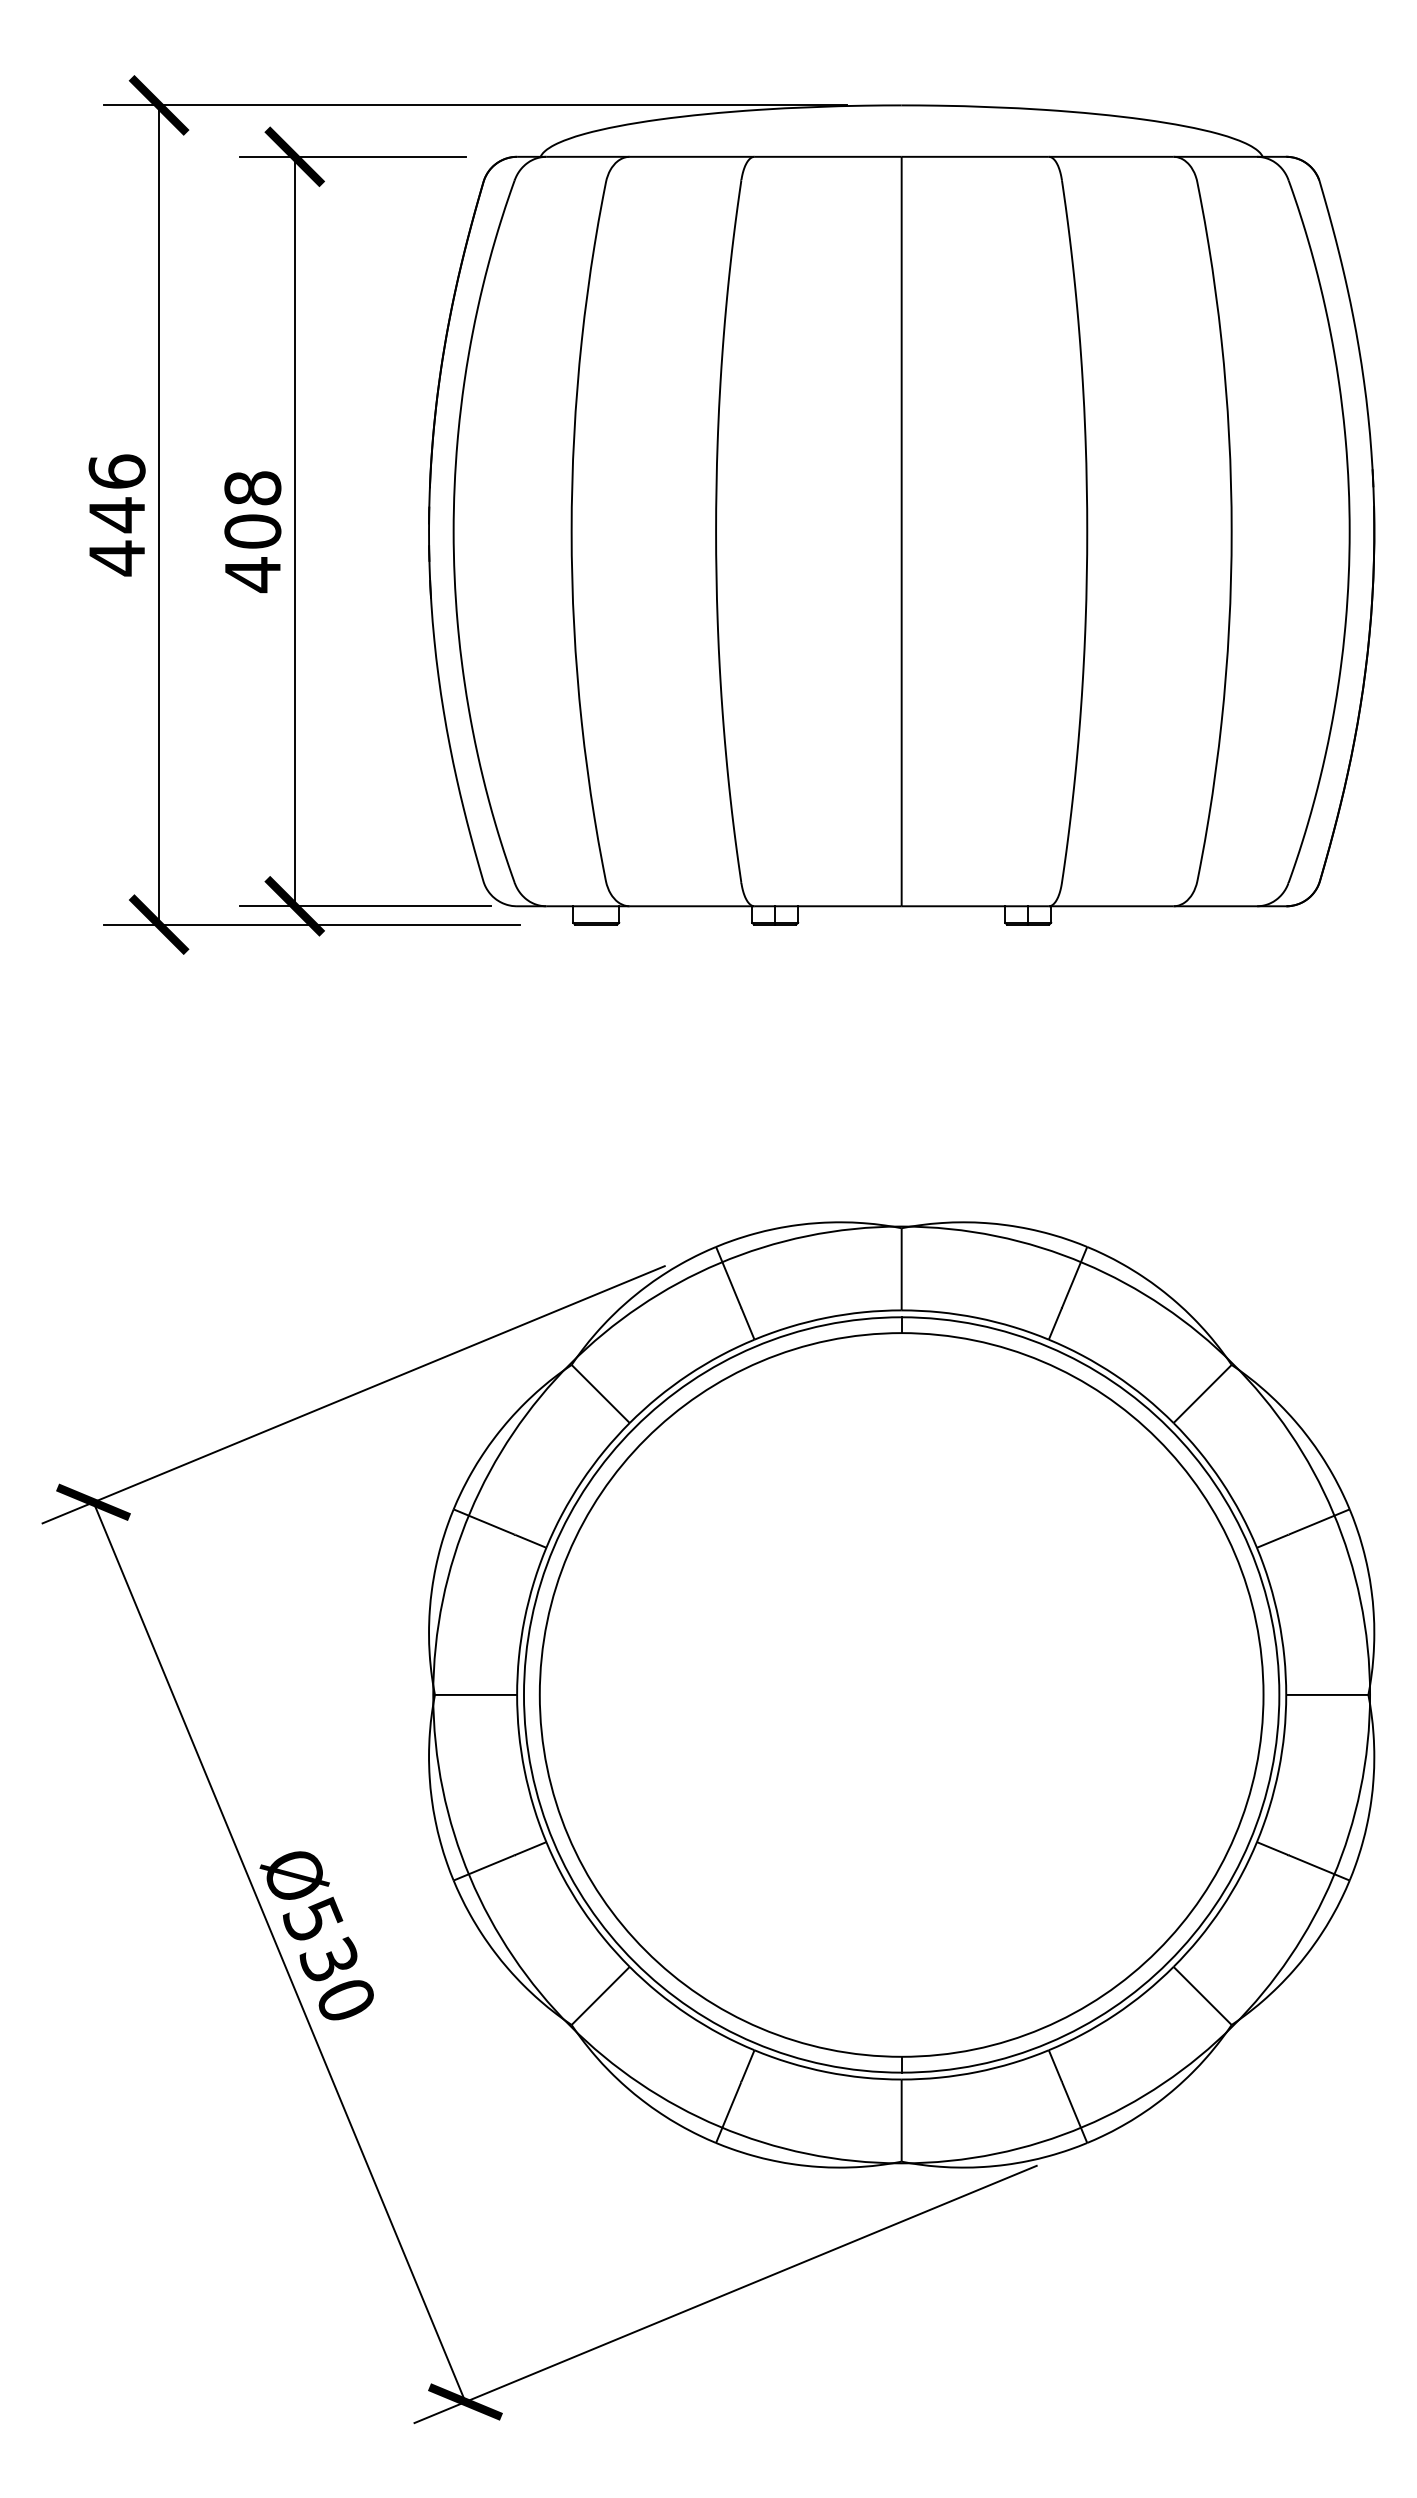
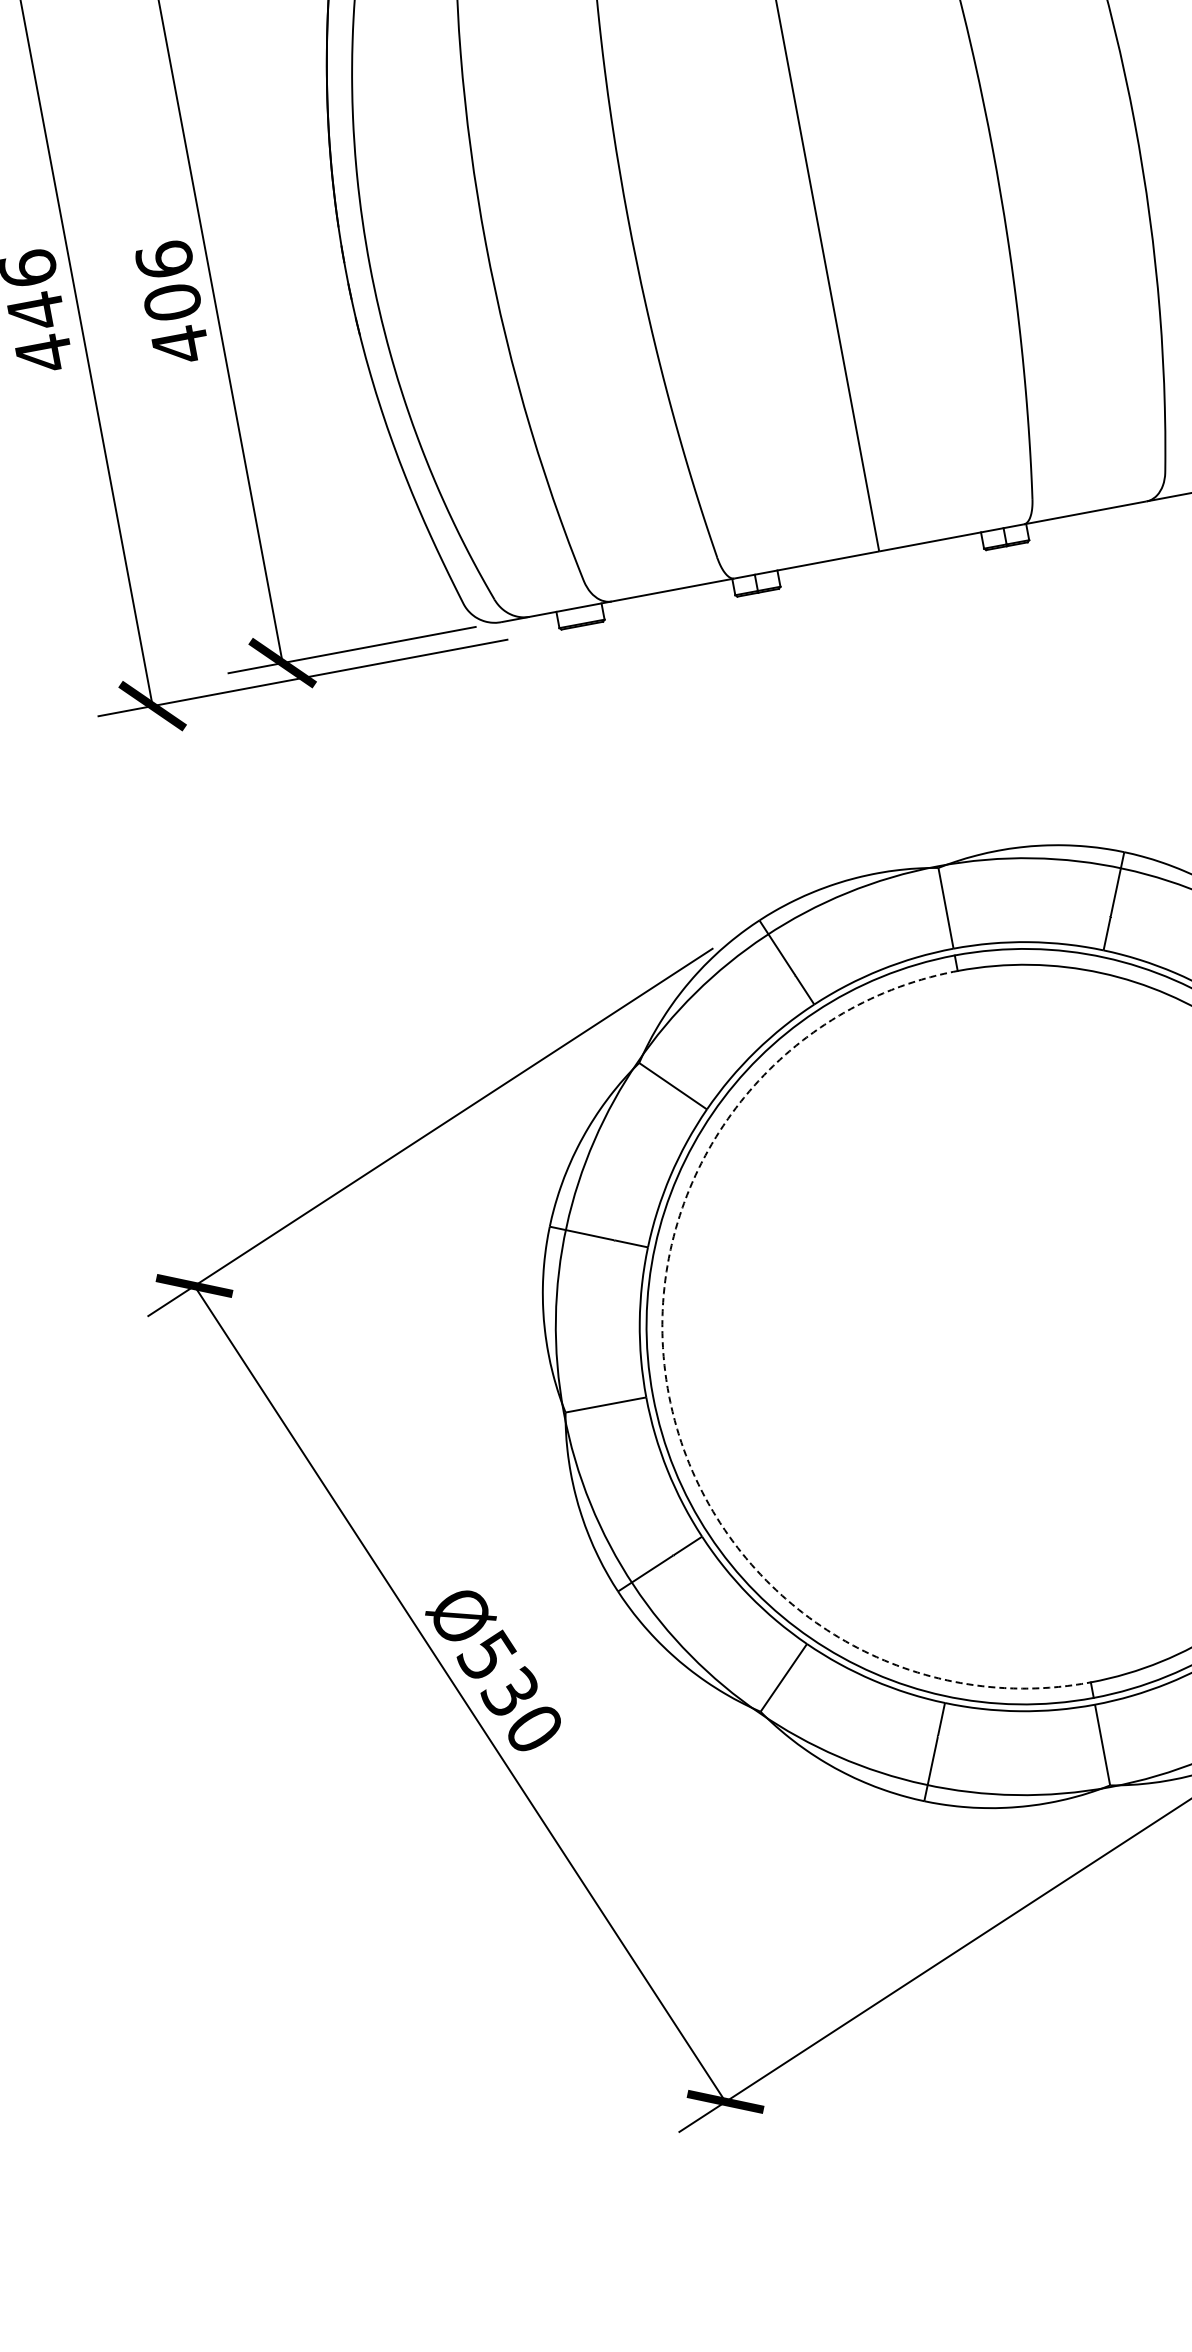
text: (252, 488) -> (164, 260), 408 -> 406
arc: (539, 1694) -> (668, 1392), solid -> dashed

